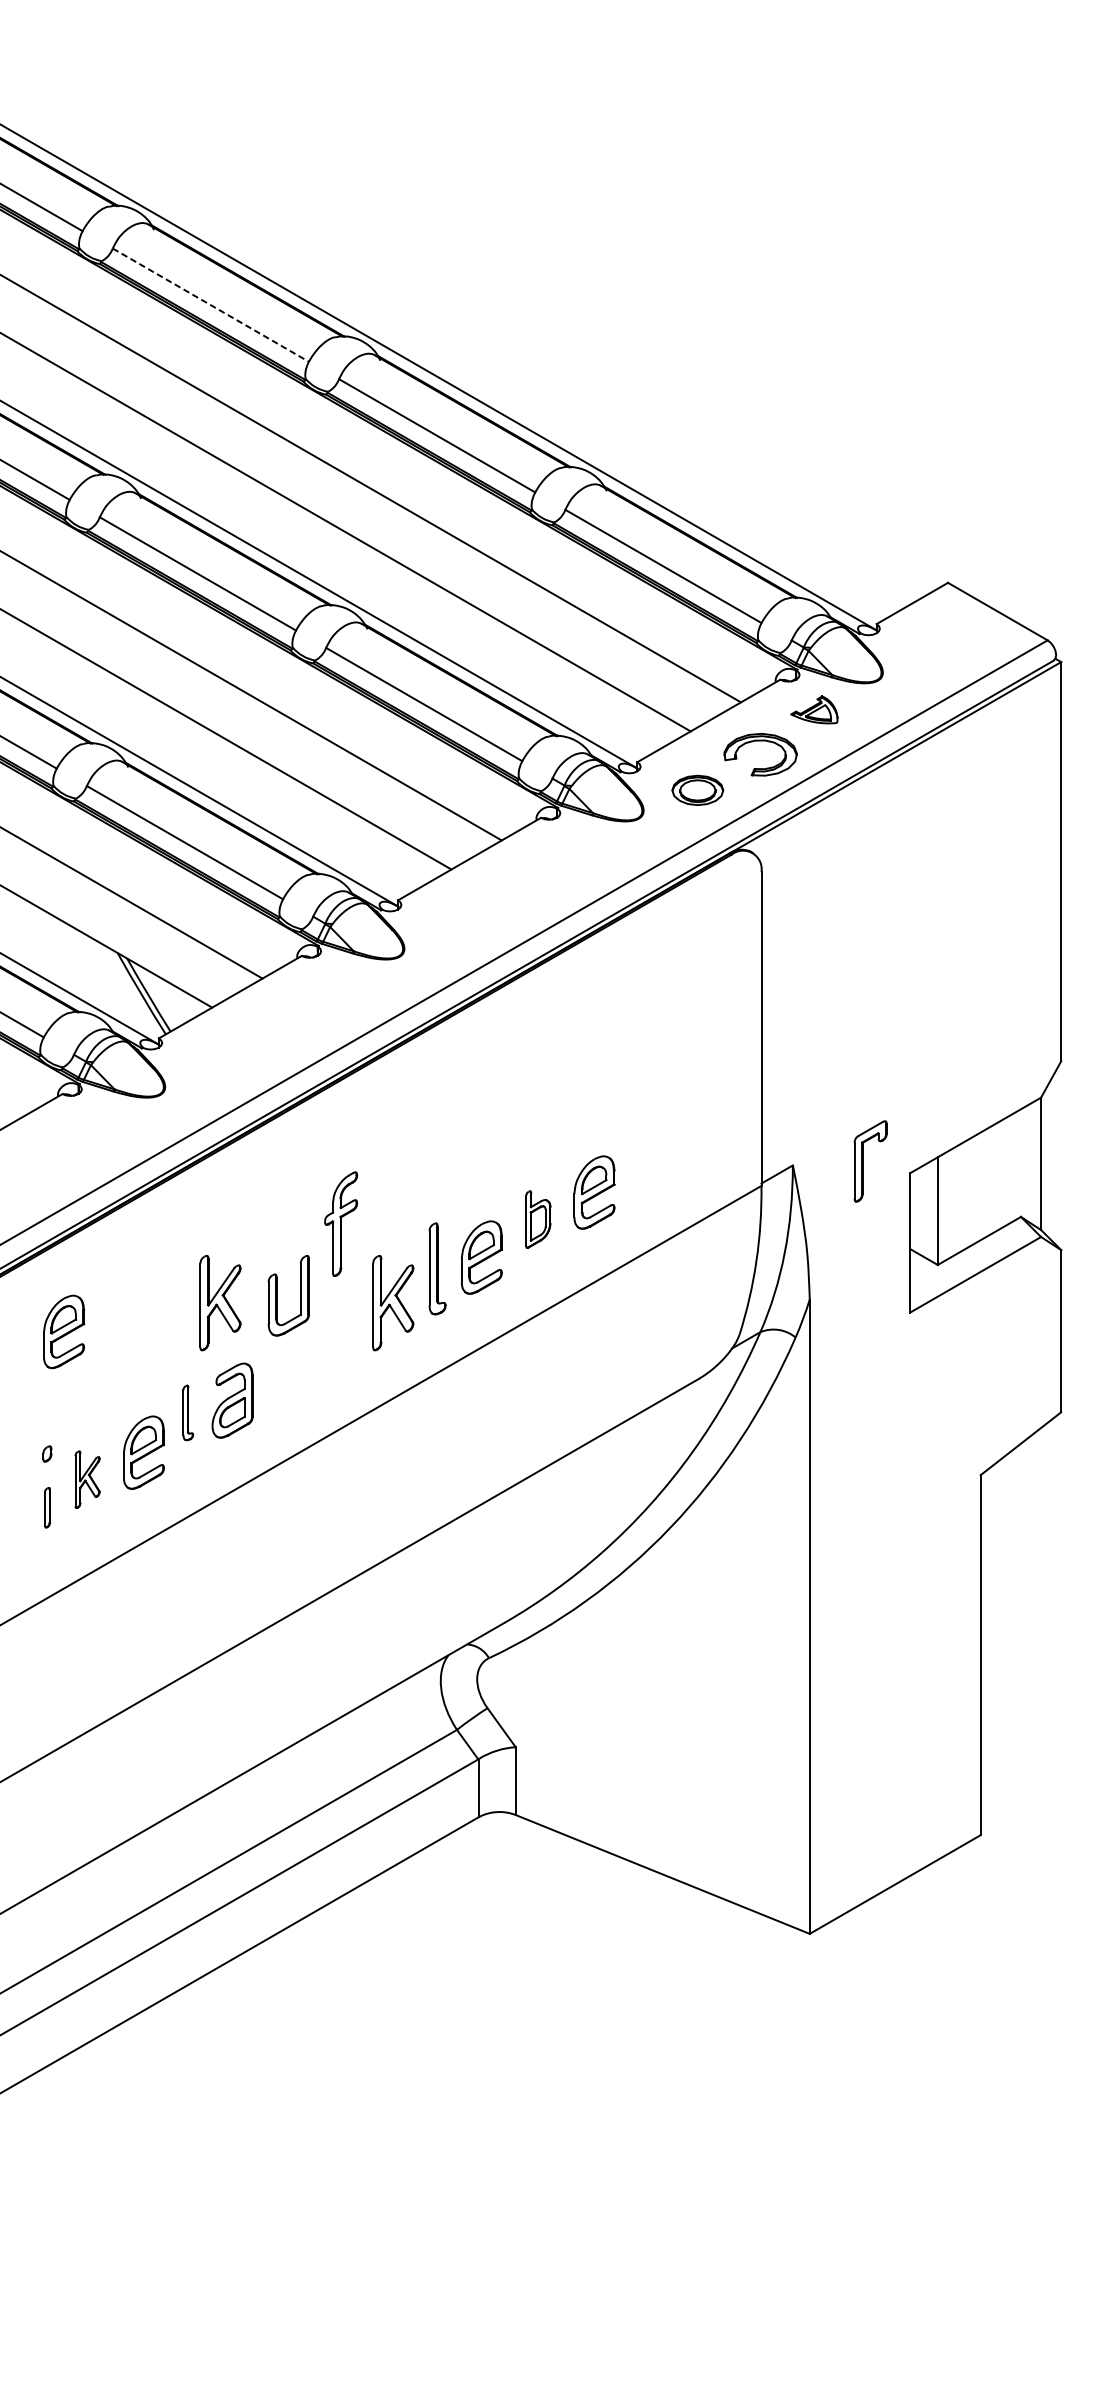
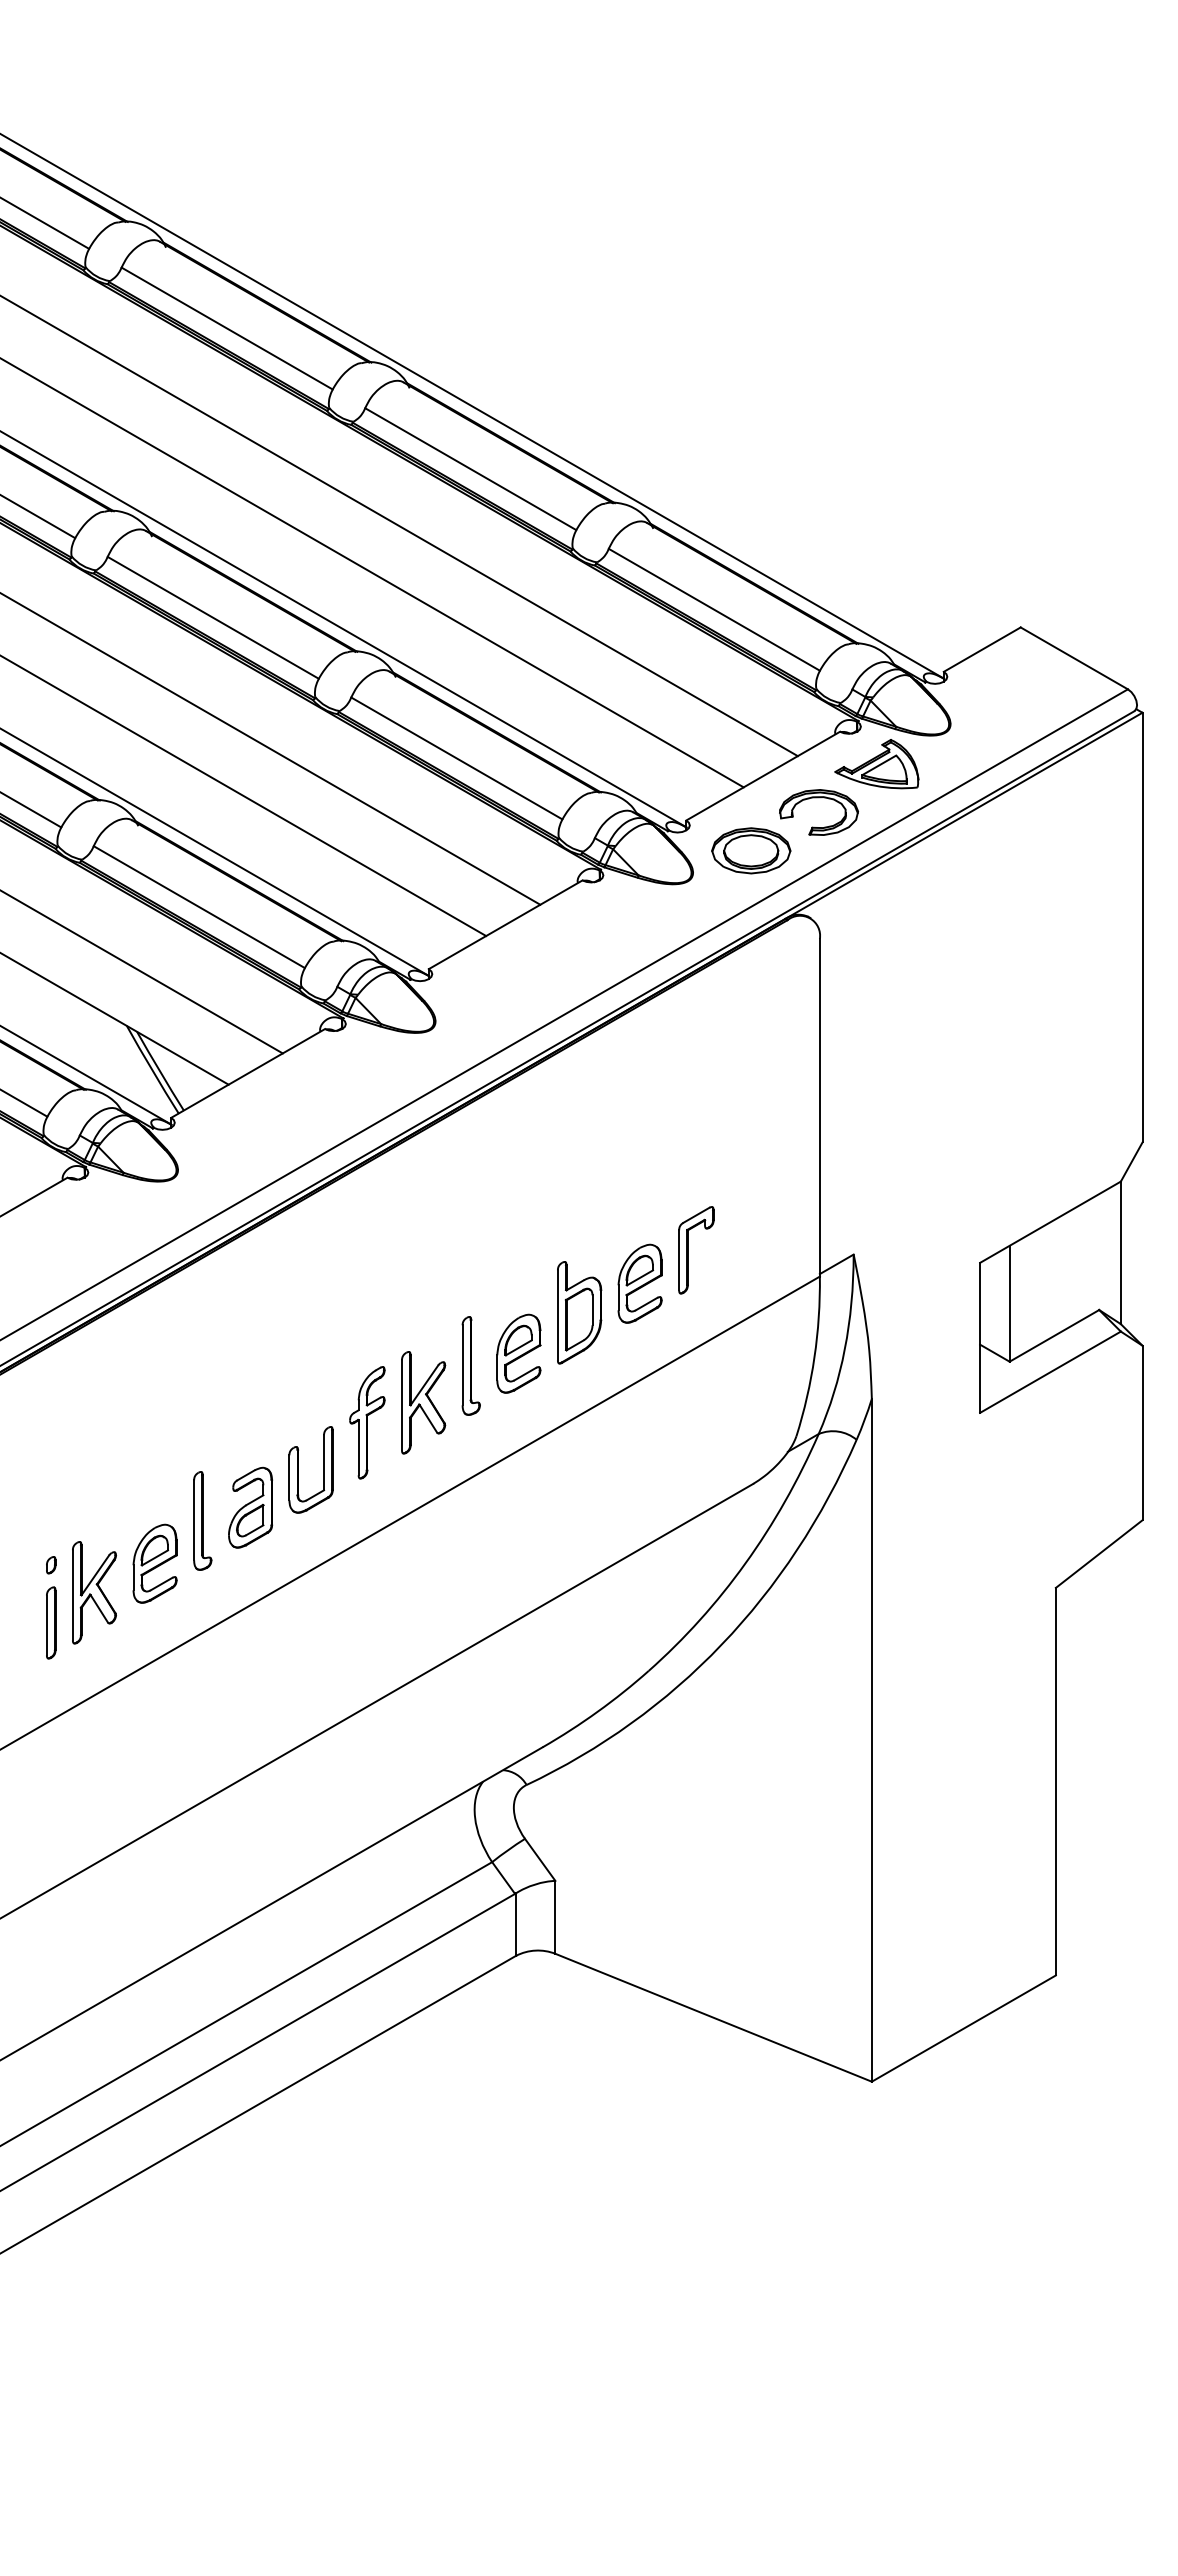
line: (211, 305) -> (227, 328), dashed -> solid
part: (814, 710) -> (876, 764), size x1.67
part: (697, 790) -> (751, 850), size x1.43
part: (863, 1161) -> (688, 1250), moved
part: (538, 1219) -> (579, 1312), size x1.67
part: (341, 1223) -> (367, 1422), moved
part: (277, 1295) -> (298, 1469), moved
part: (220, 1302) -> (237, 1402), removed
part: (63, 1331) -> (68, 1433), removed
part: (187, 1412) -> (202, 1520), size x1.67
part: (87, 1479) -> (94, 1592), size x1.67
part: (47, 1507) -> (51, 1622), size x1.67

